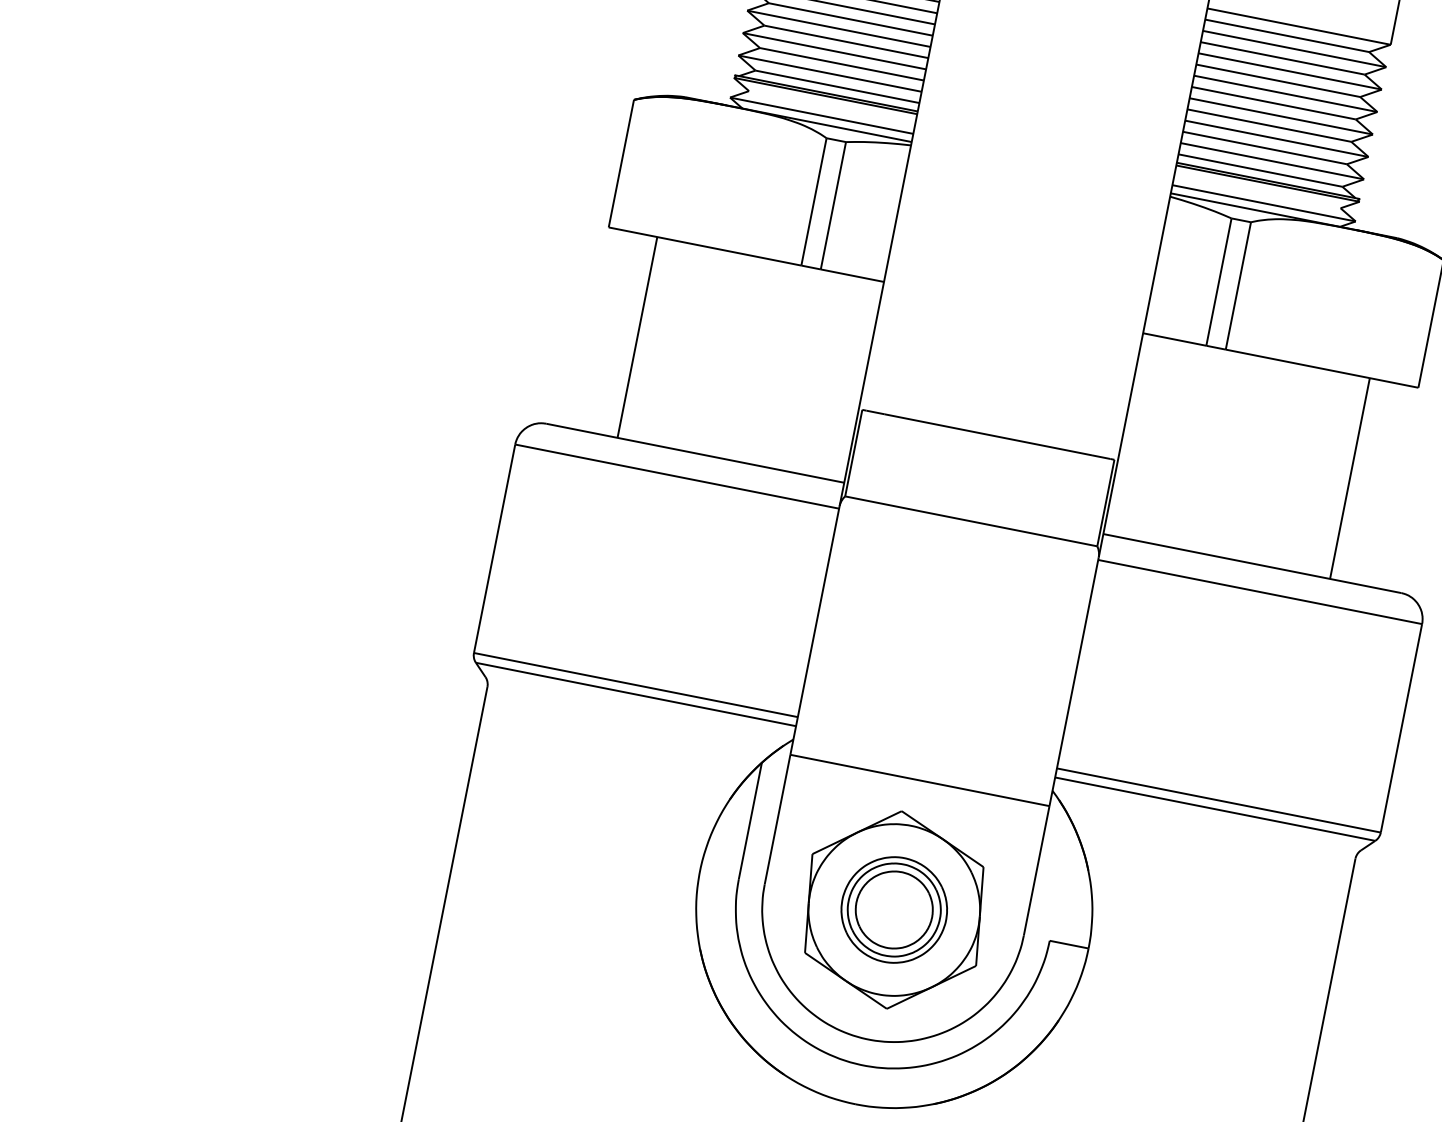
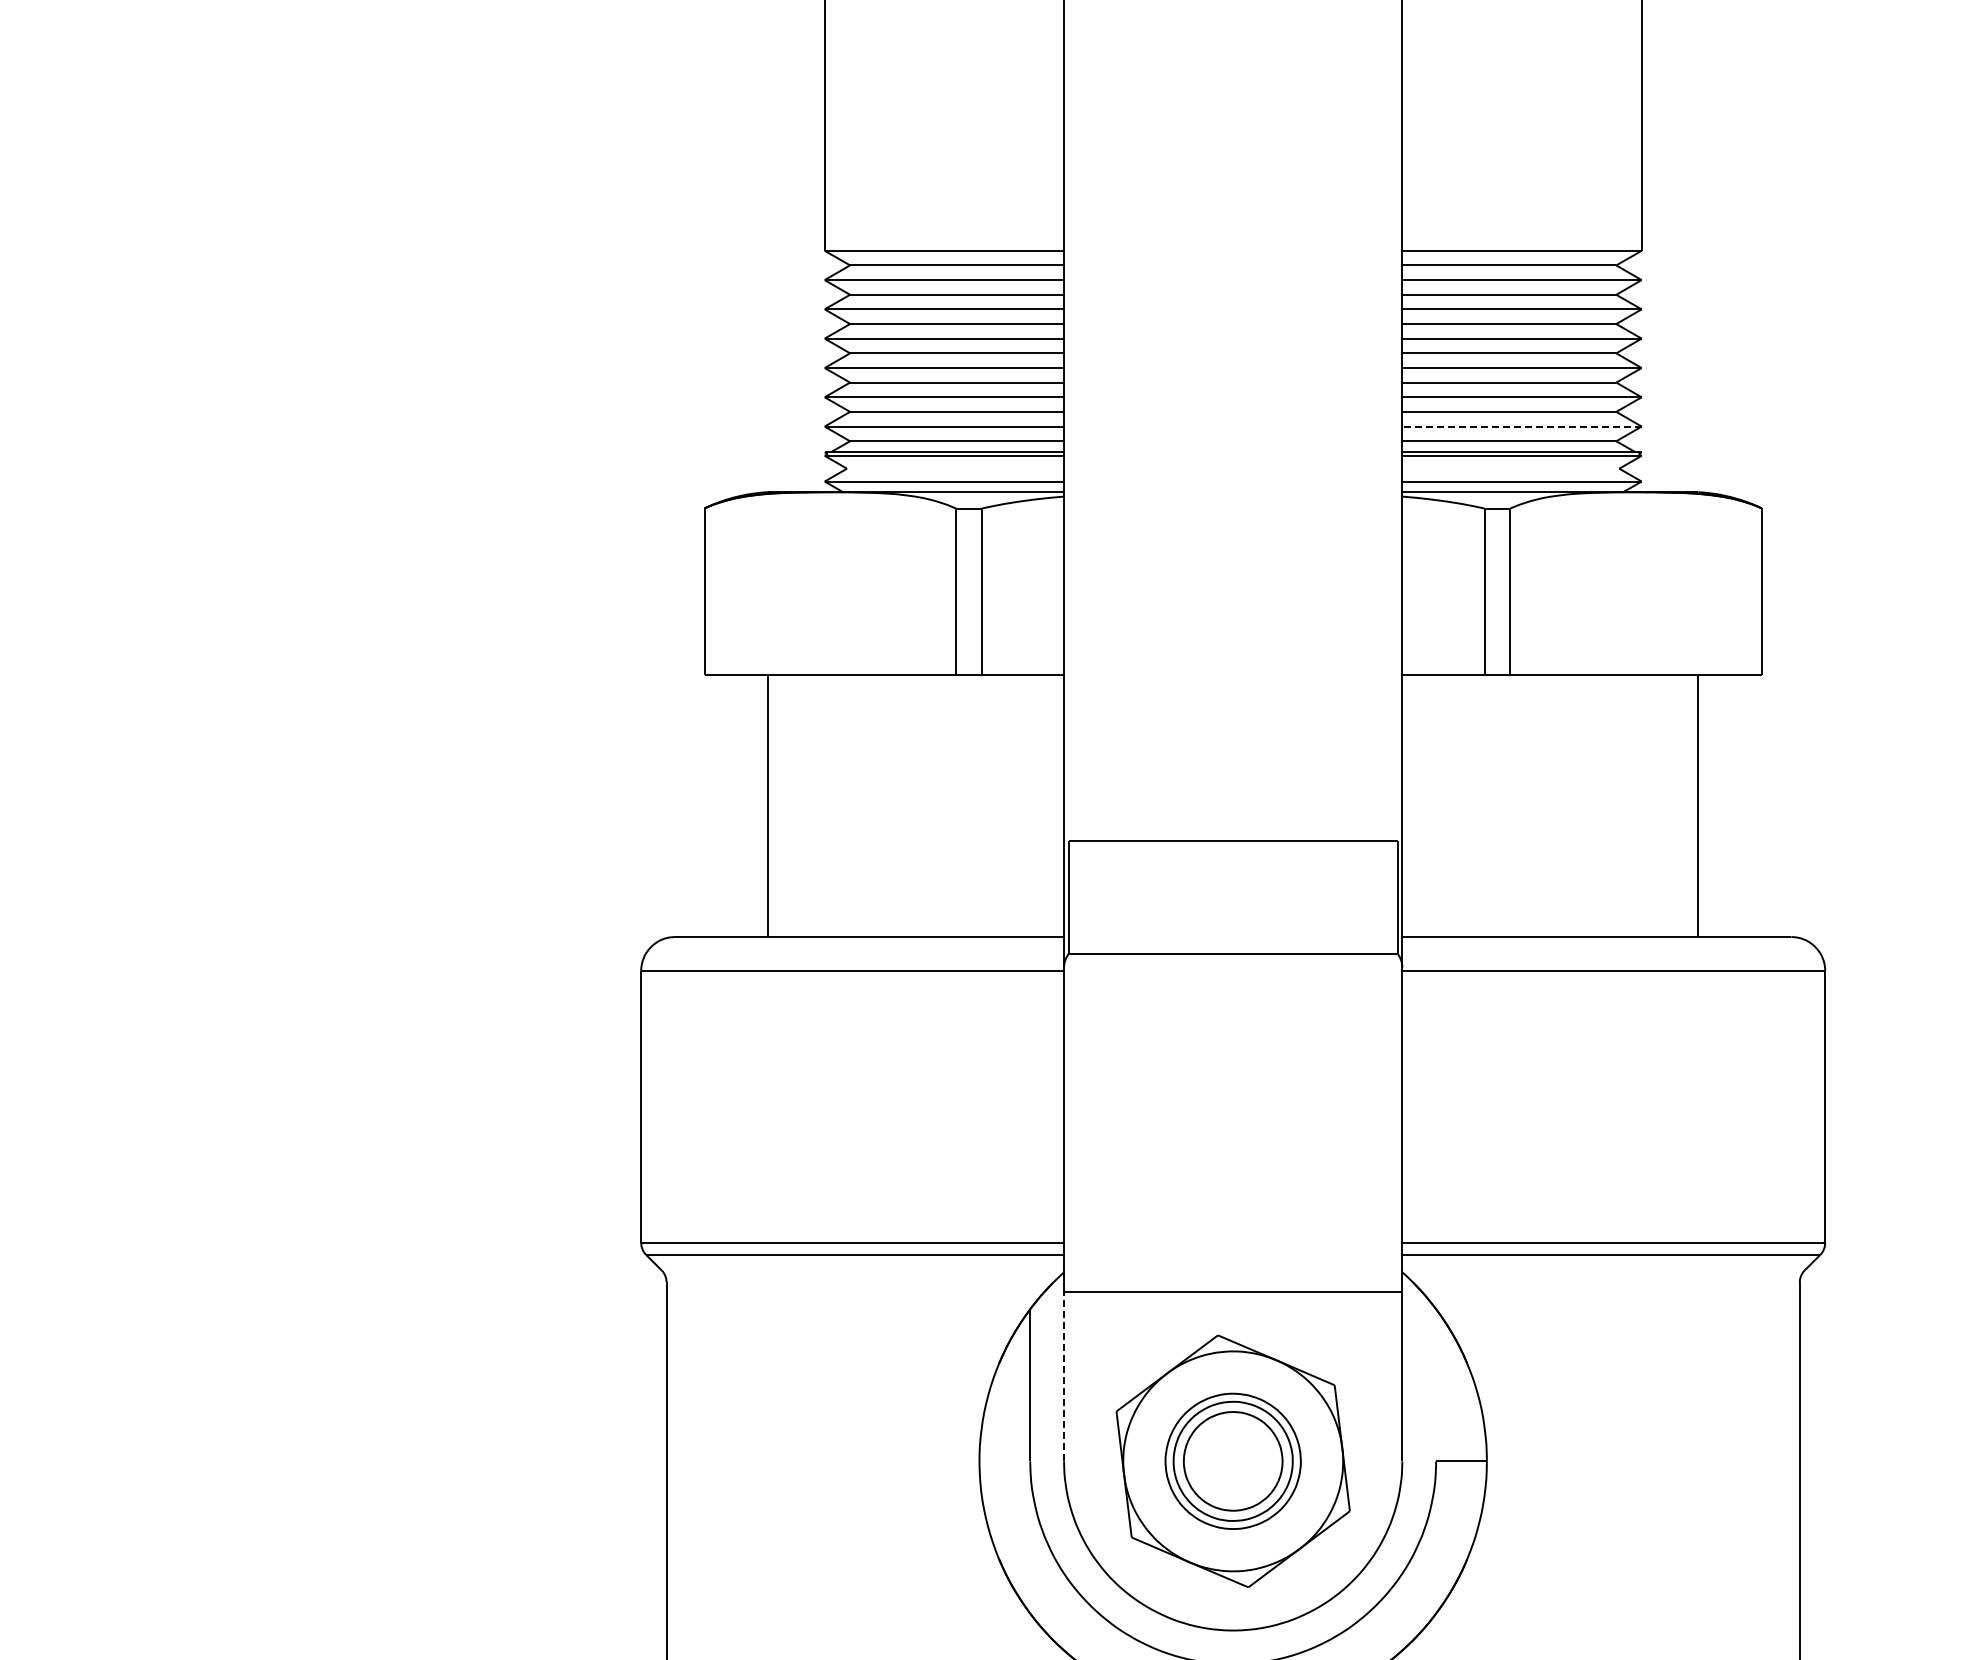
line: (1272, 161) -> (1522, 426), solid -> dashed
line: (777, 819) -> (1064, 1376), solid -> dashed

